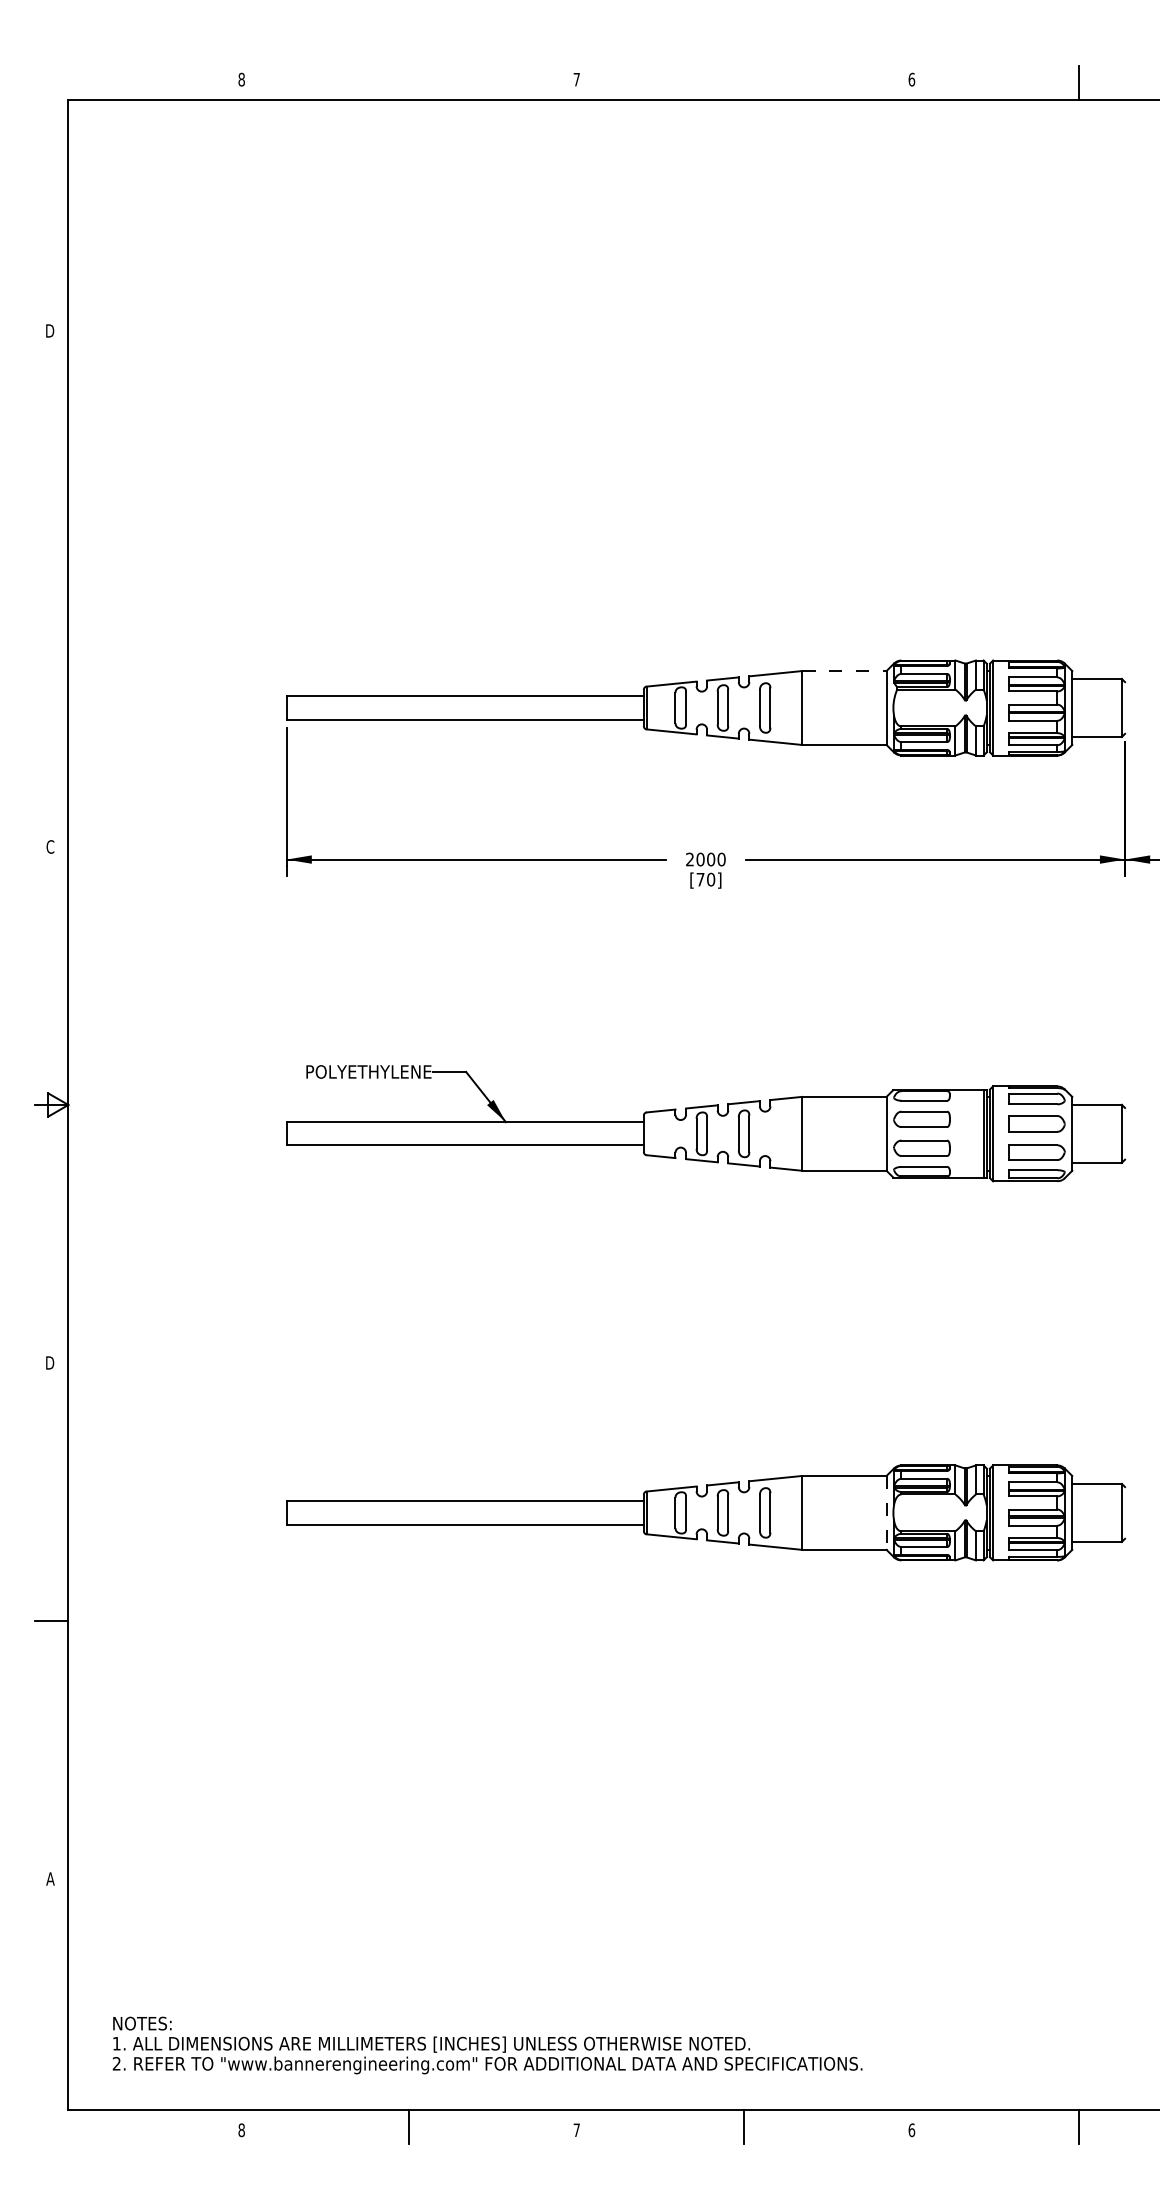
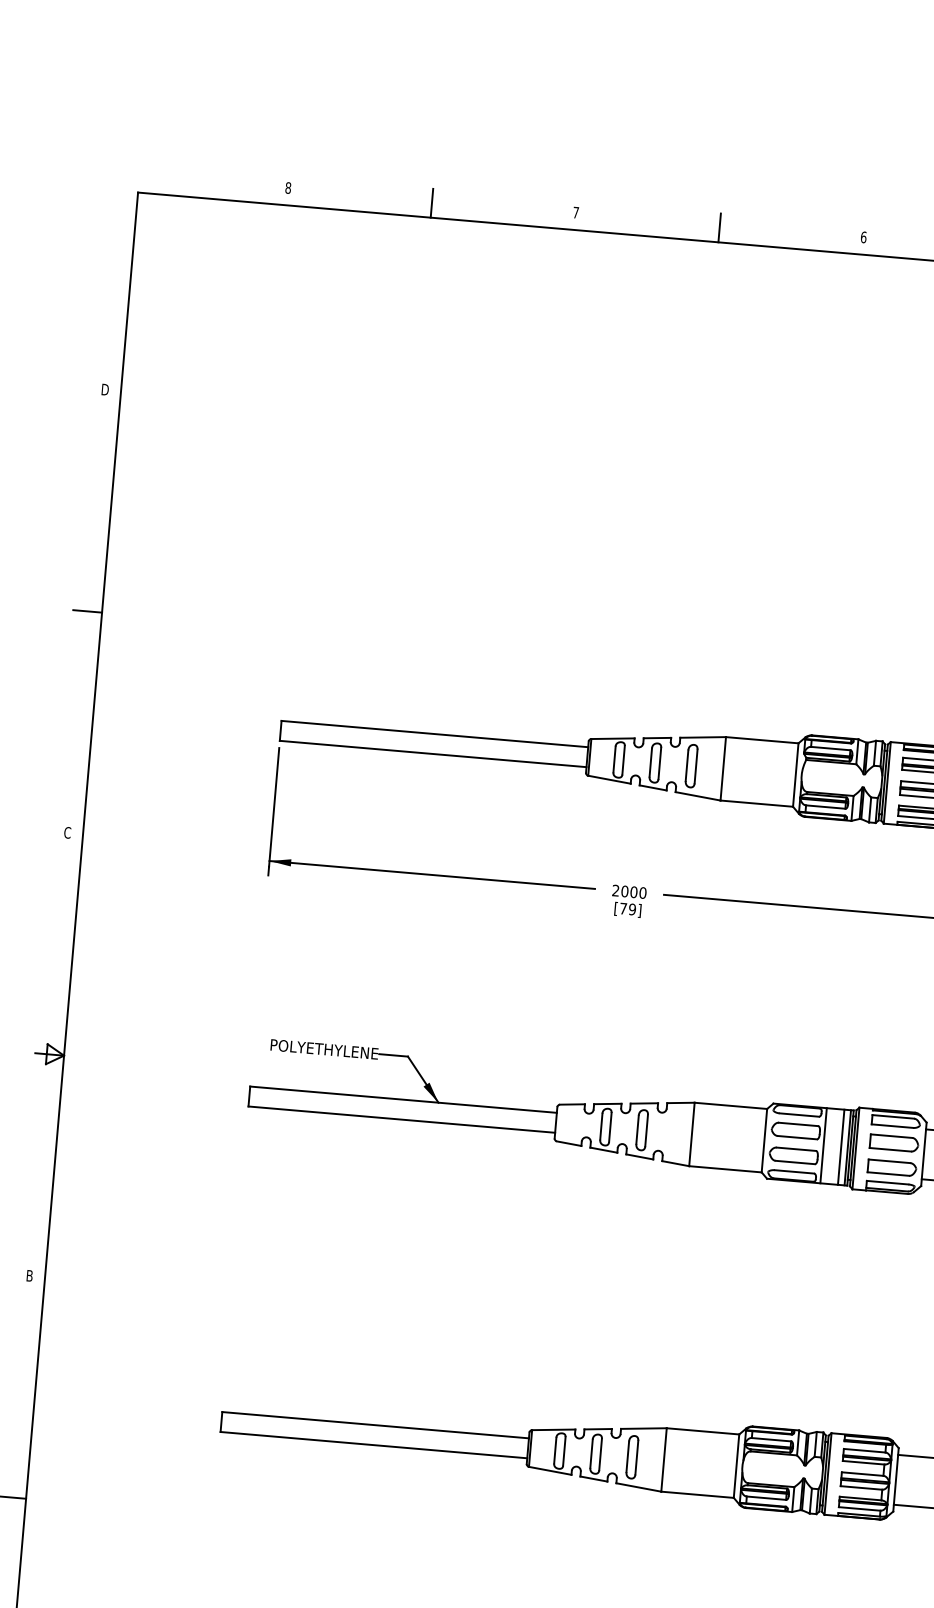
line: (409, 82) -> (432, 202), added
line: (744, 82) -> (719, 227), added
line: (51, 589) -> (87, 611), added
line: (844, 671) -> (762, 740), dashed -> solid
text: (711, 879) -> (632, 909), [70] -> [79]
line: (955, 1133) -> (823, 1145), added
line: (975, 1133) -> (840, 1146), added
text: (50, 1362) -> (29, 1275), D -> B
line: (886, 1512) -> (736, 1465), dashed -> solid

